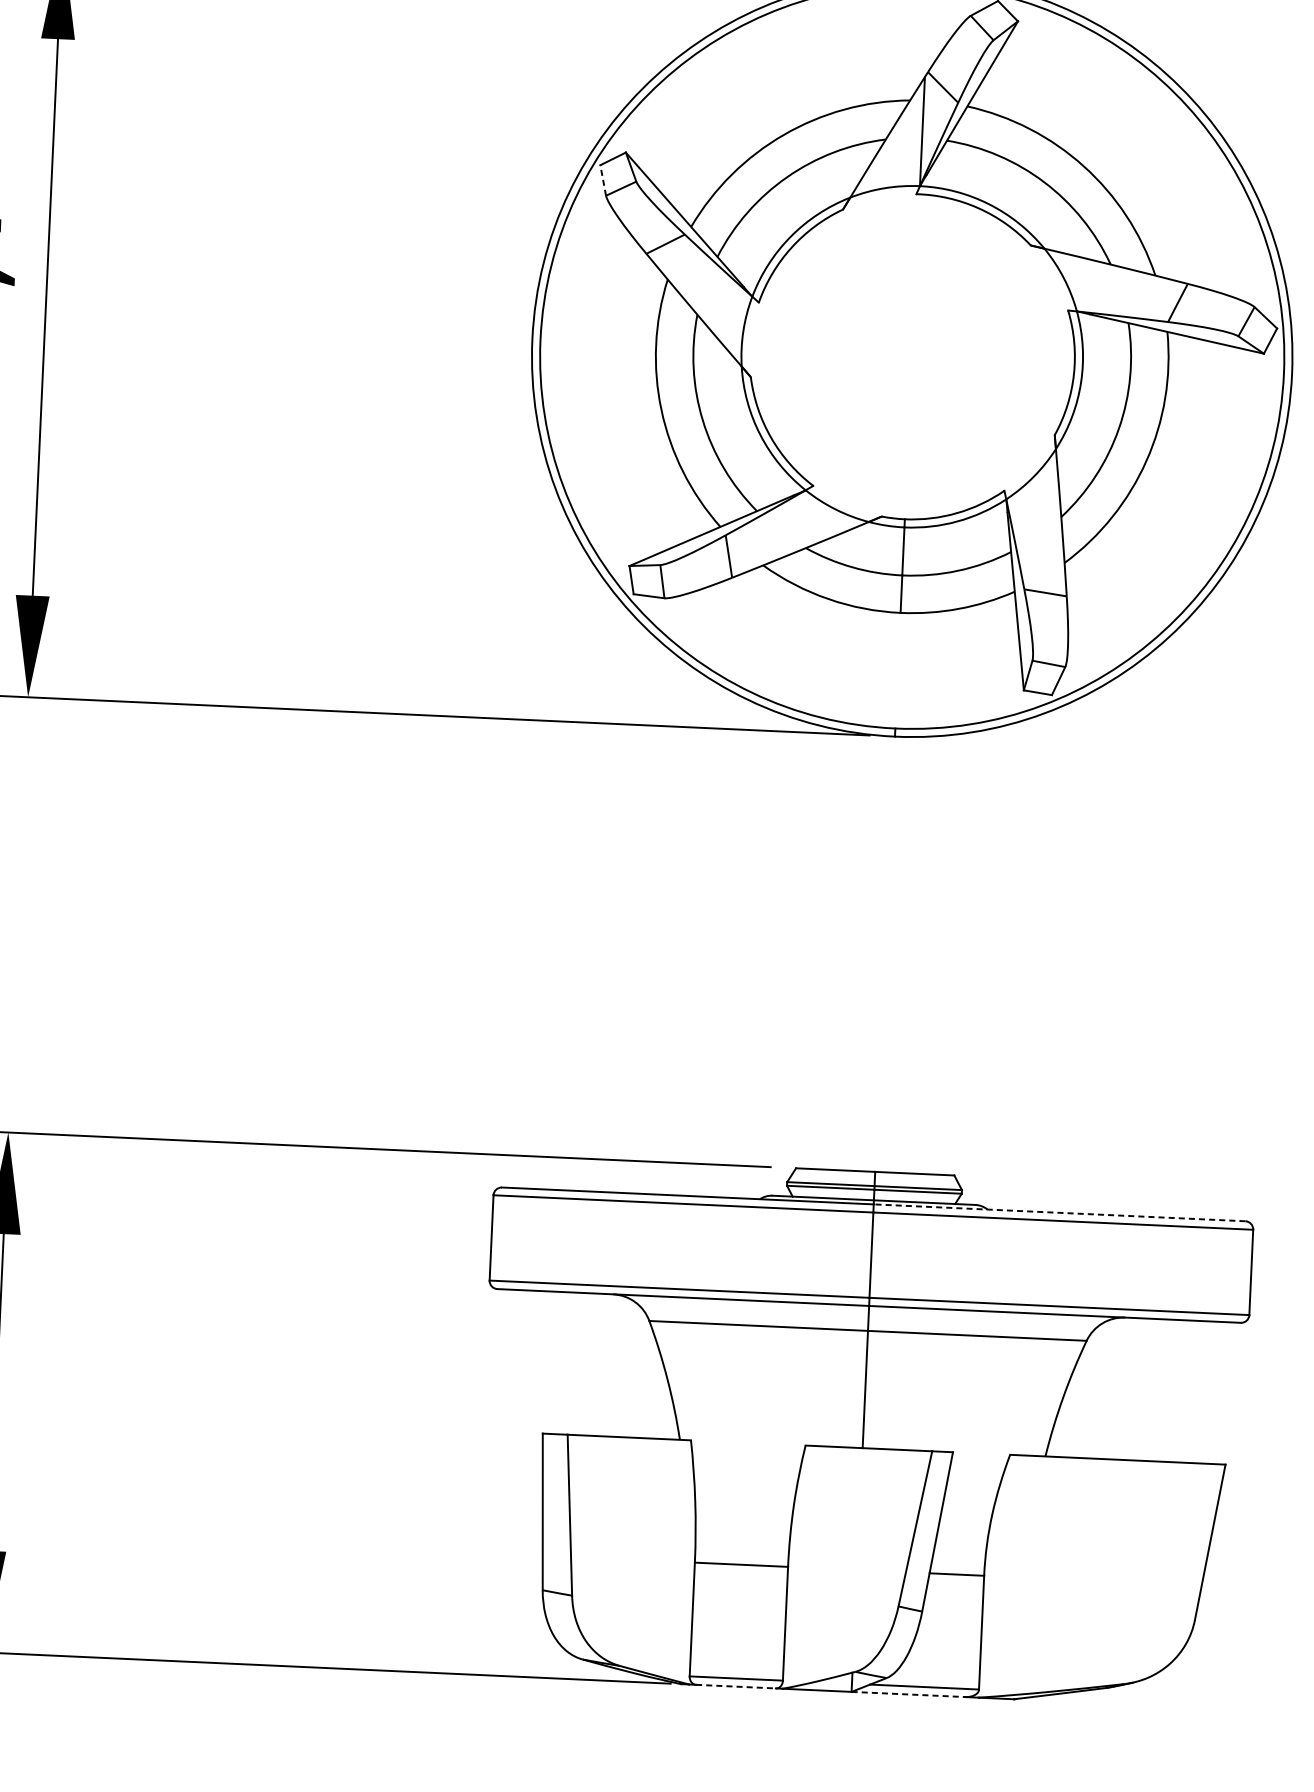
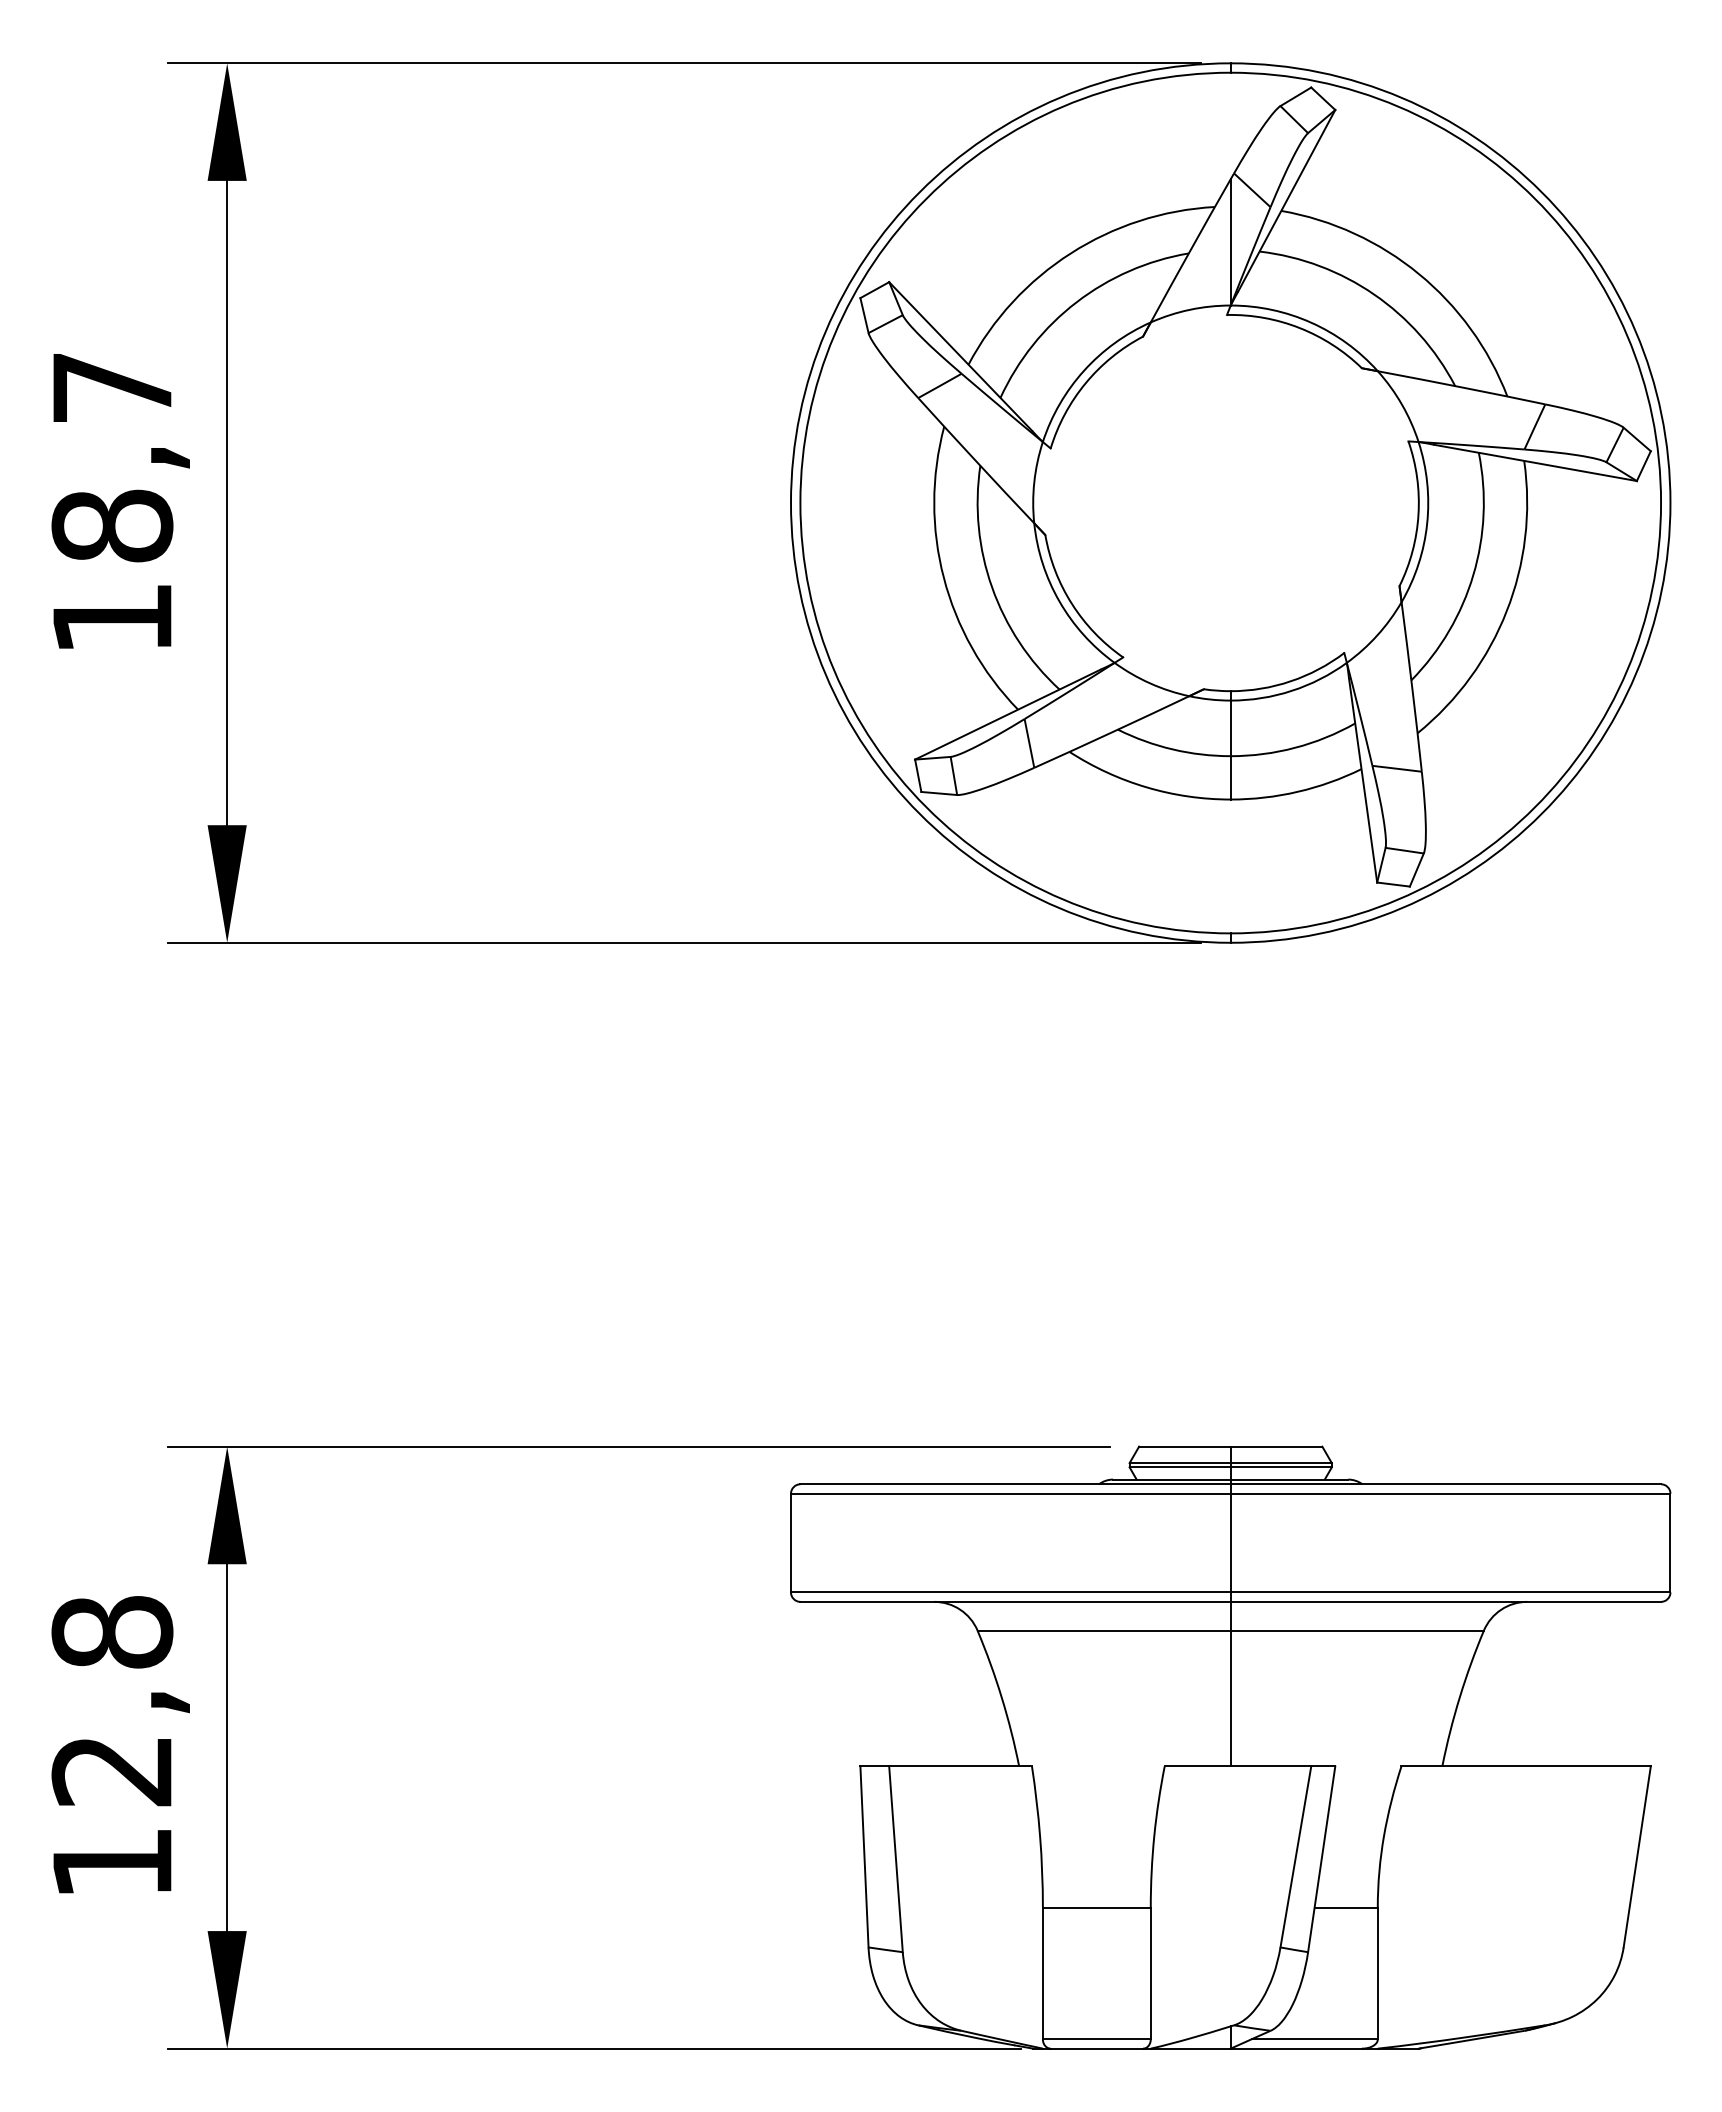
line: (603, 180) -> (864, 315), dashed -> solid
line: (1059, 1212) -> (1445, 1484), dashed -> solid
line: (736, 1686) -> (1097, 2048), dashed -> solid
line: (908, 1694) -> (1296, 2048), dashed -> solid

